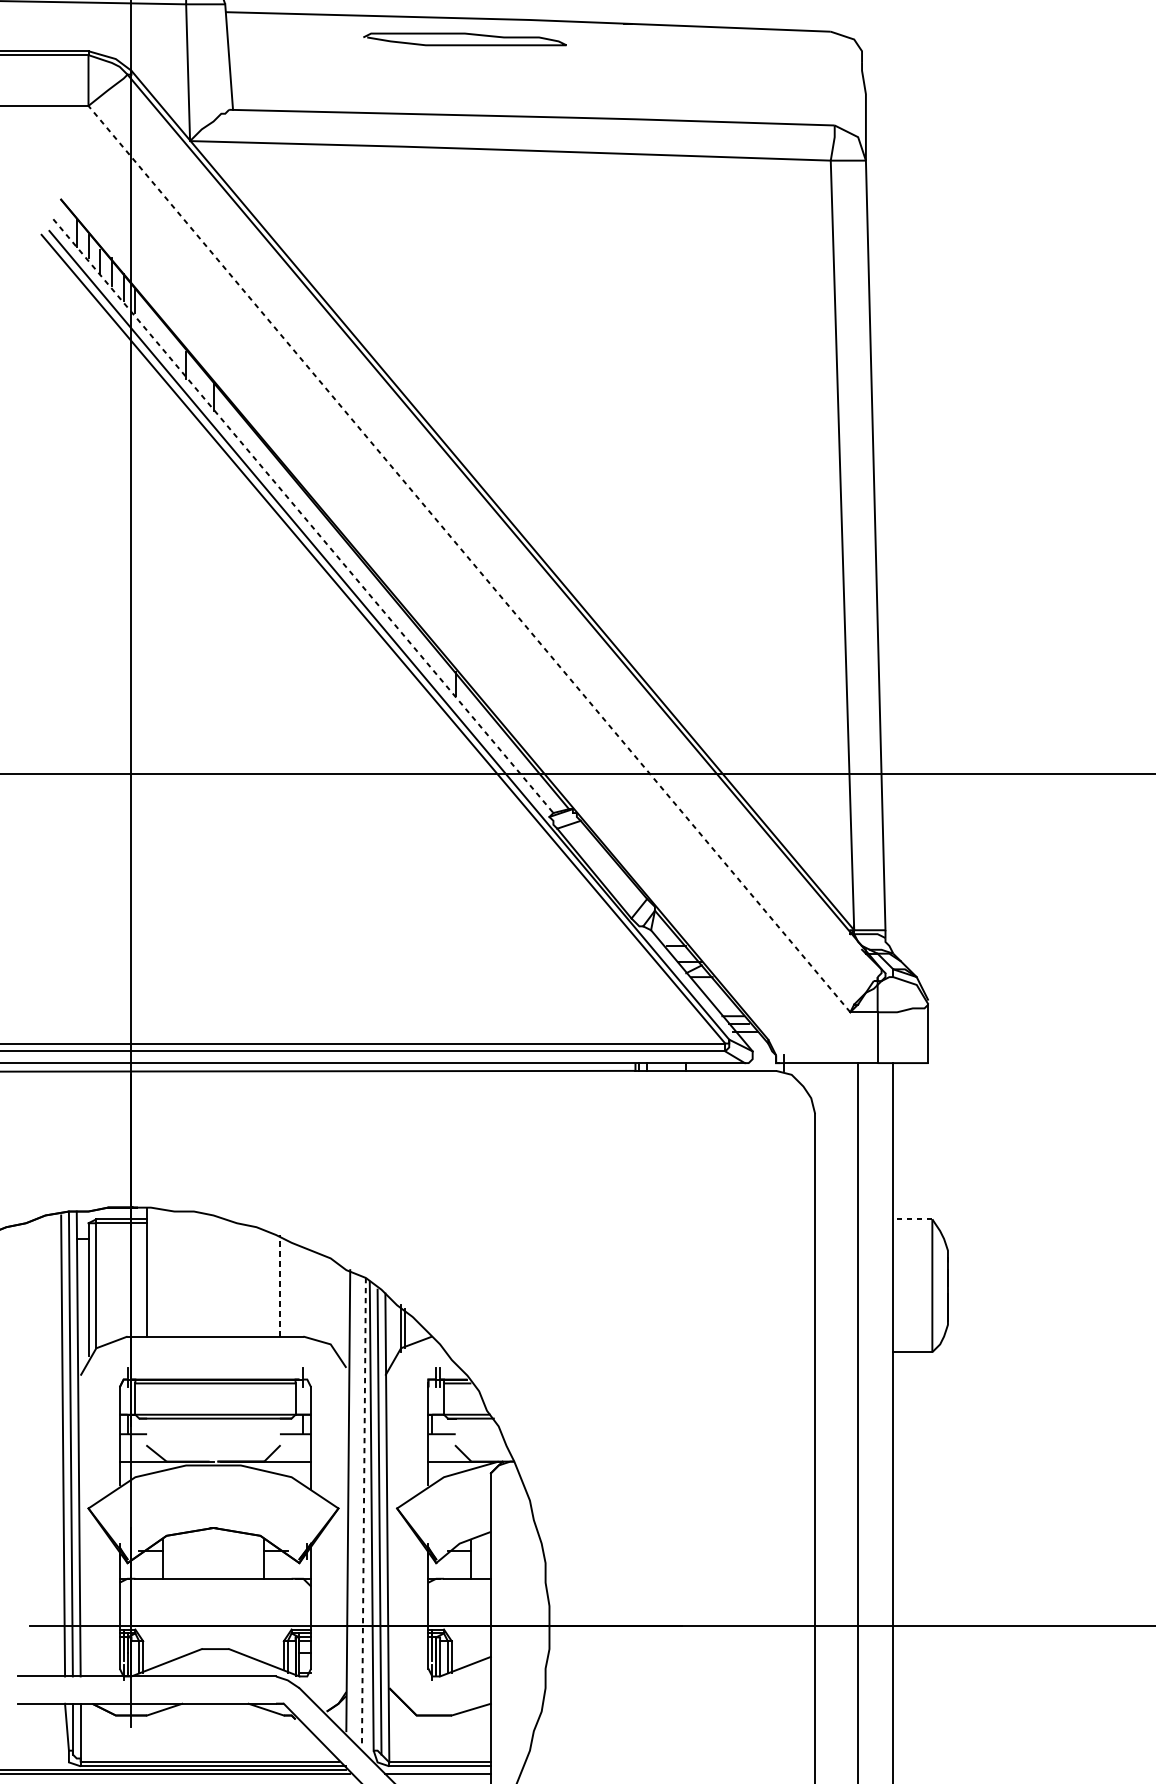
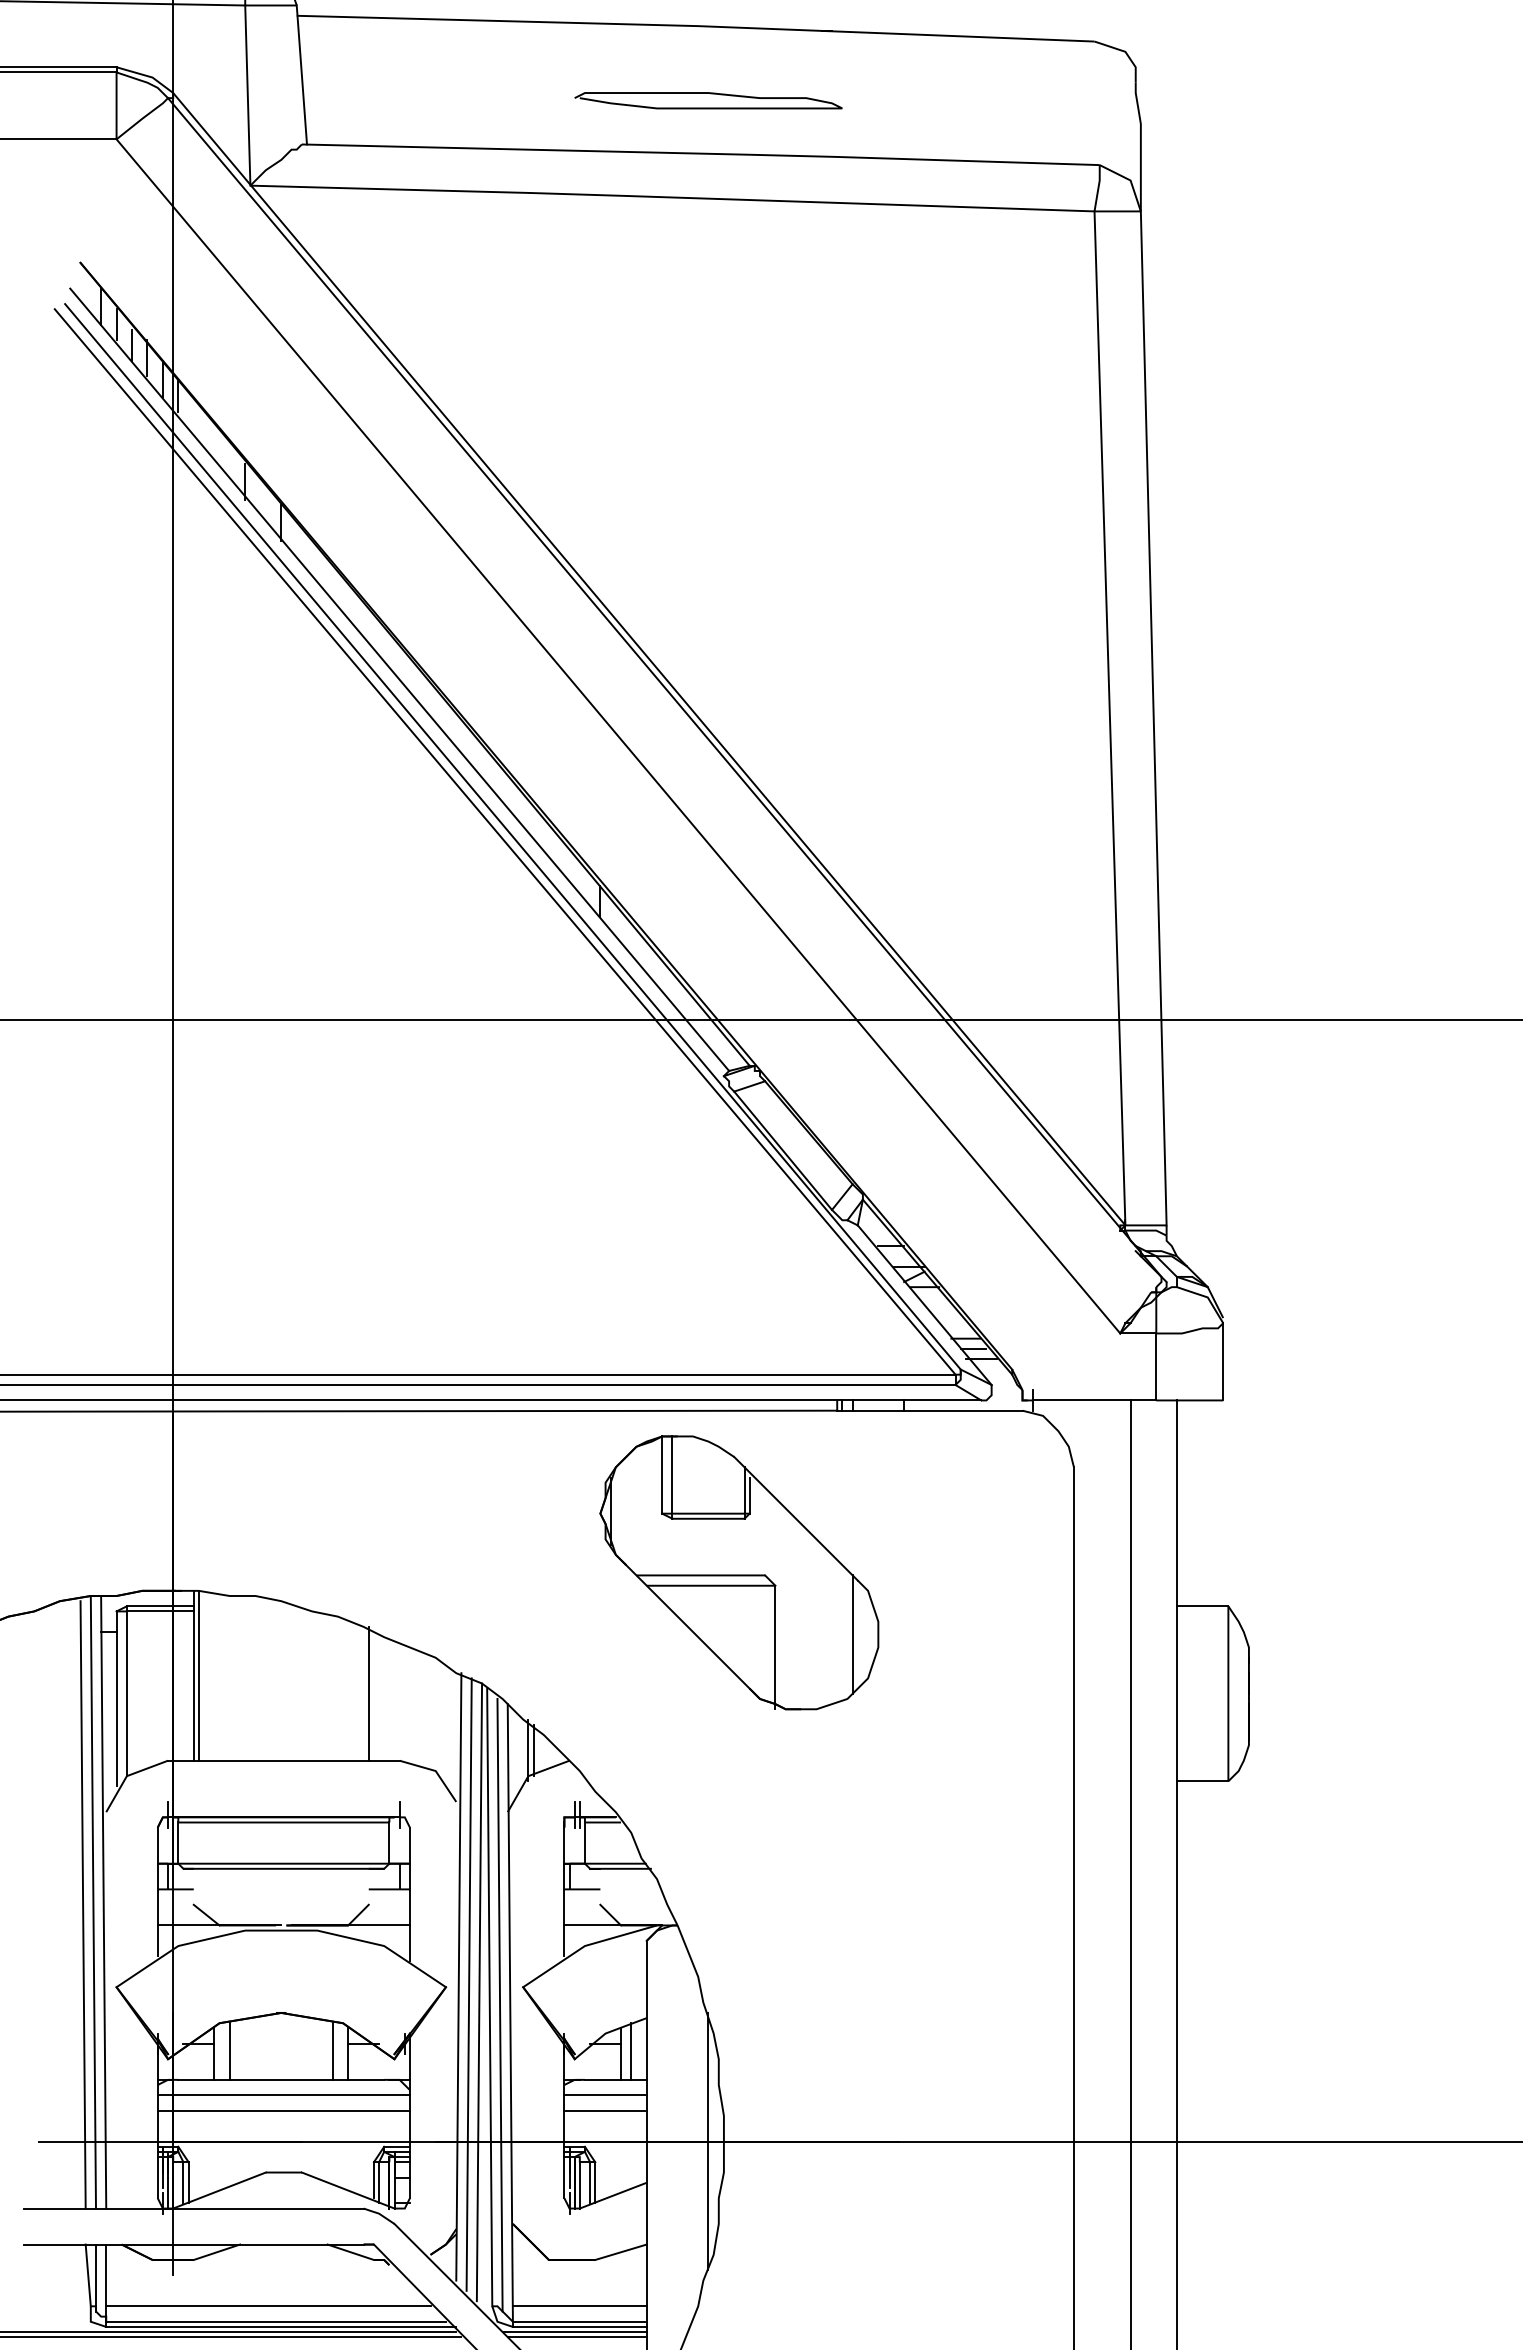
curve: (466, 34) -> (710, 94), moved
line: (304, 516) -> (400, 680), dashed -> solid
line: (469, 559) -> (618, 736), dashed -> solid
part: (561, 1193) -> (739, 1572), added
line: (912, 1219) -> (1202, 1606), dashed -> solid
line: (150, 1271) -> (198, 1675), added
line: (279, 1285) -> (368, 1693), dashed -> solid
line: (355, 1506) -> (468, 1984), added
line: (363, 1512) -> (479, 1992), dashed -> solid
line: (174, 1557) -> (229, 2051), added
line: (252, 1557) -> (332, 2051), added
line: (479, 1557) -> (631, 2051), added
line: (215, 1590) -> (283, 2095), added
line: (459, 1590) -> (605, 2095), added
line: (215, 1602) -> (283, 2110), added
line: (459, 1602) -> (605, 2110), added
line: (537, 1625) -> (708, 2141), added
line: (203, 1750) -> (268, 2306), added
line: (439, 1750) -> (579, 2306), added
line: (436, 1770) -> (574, 2332), added

